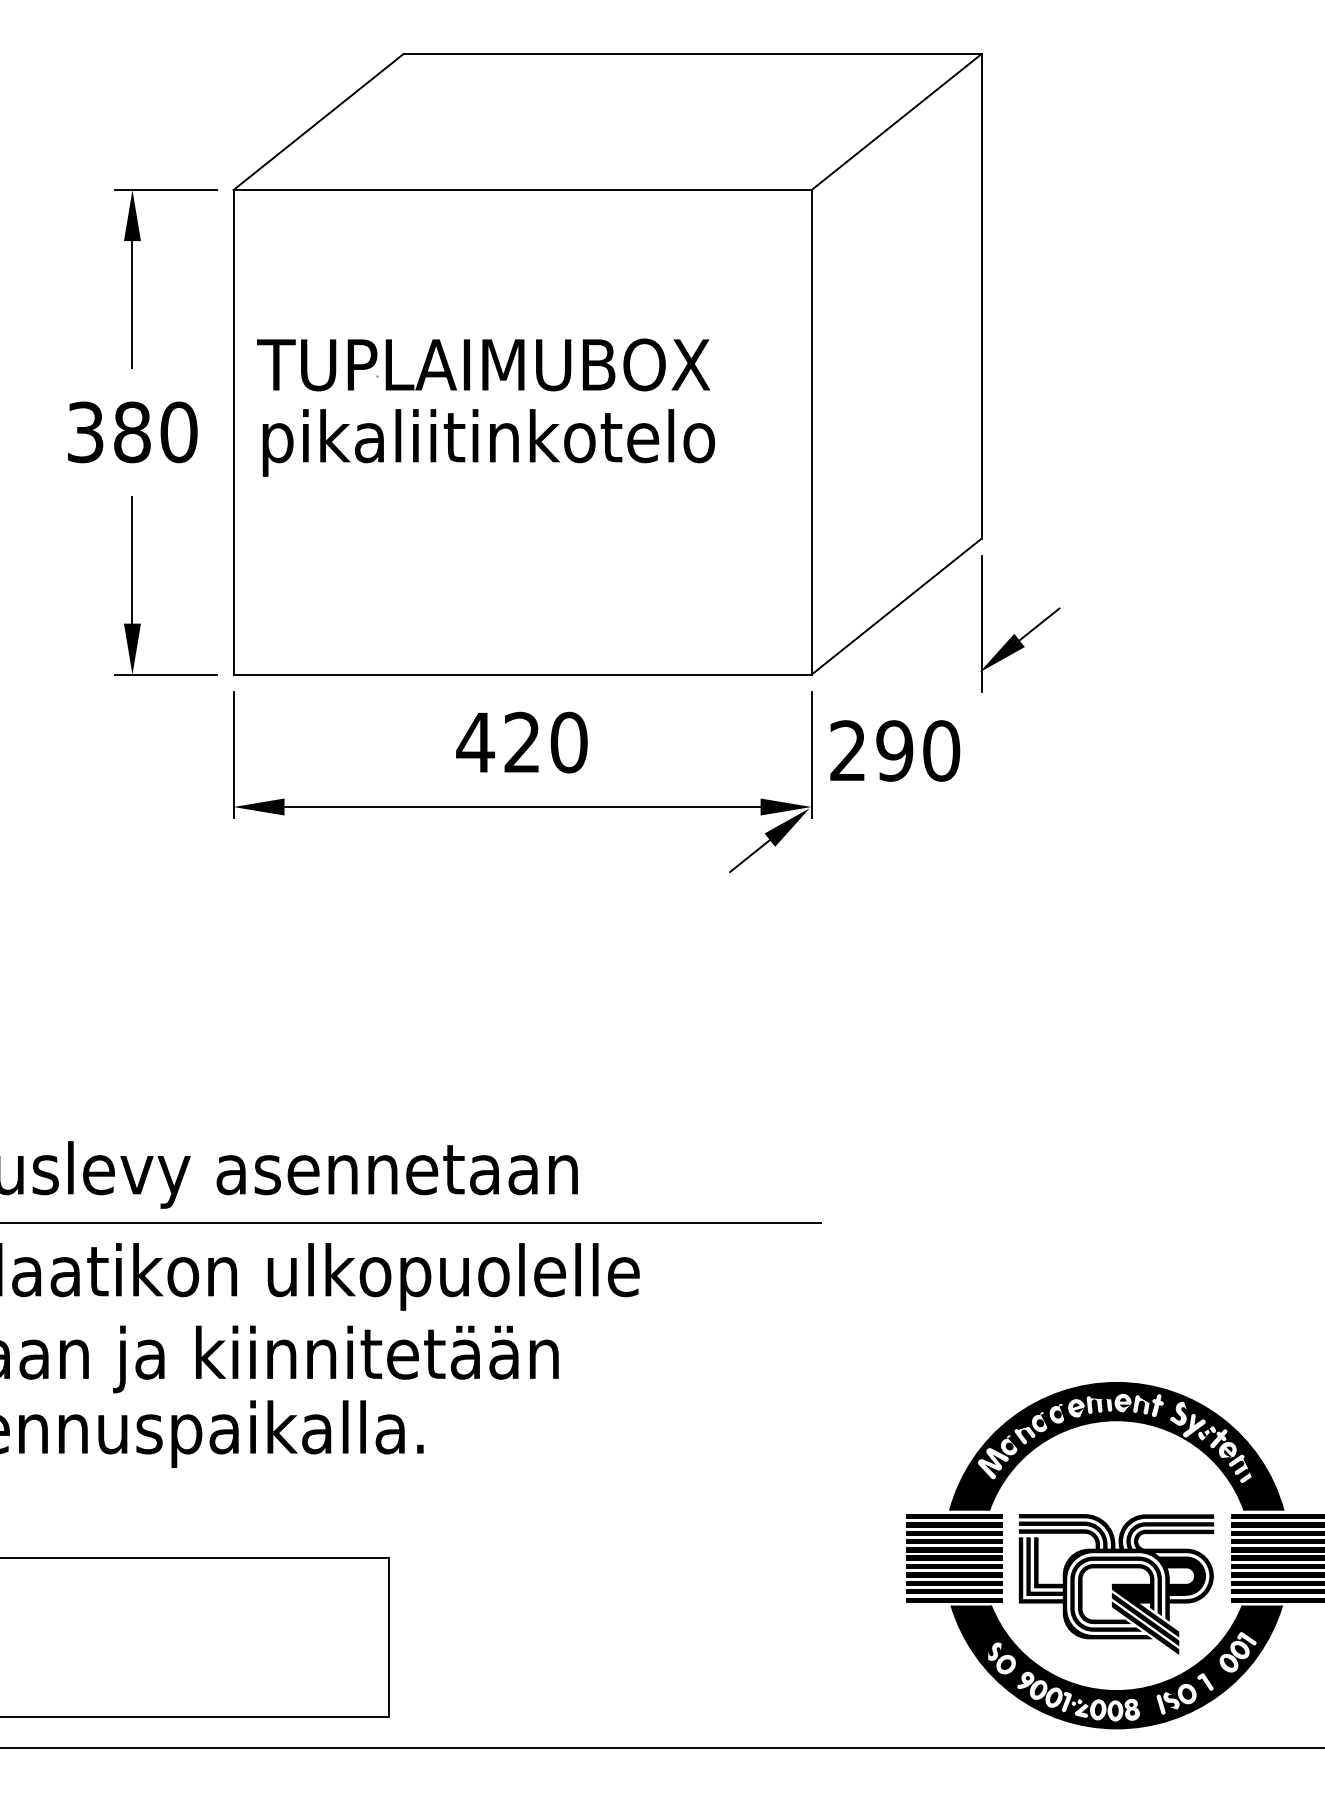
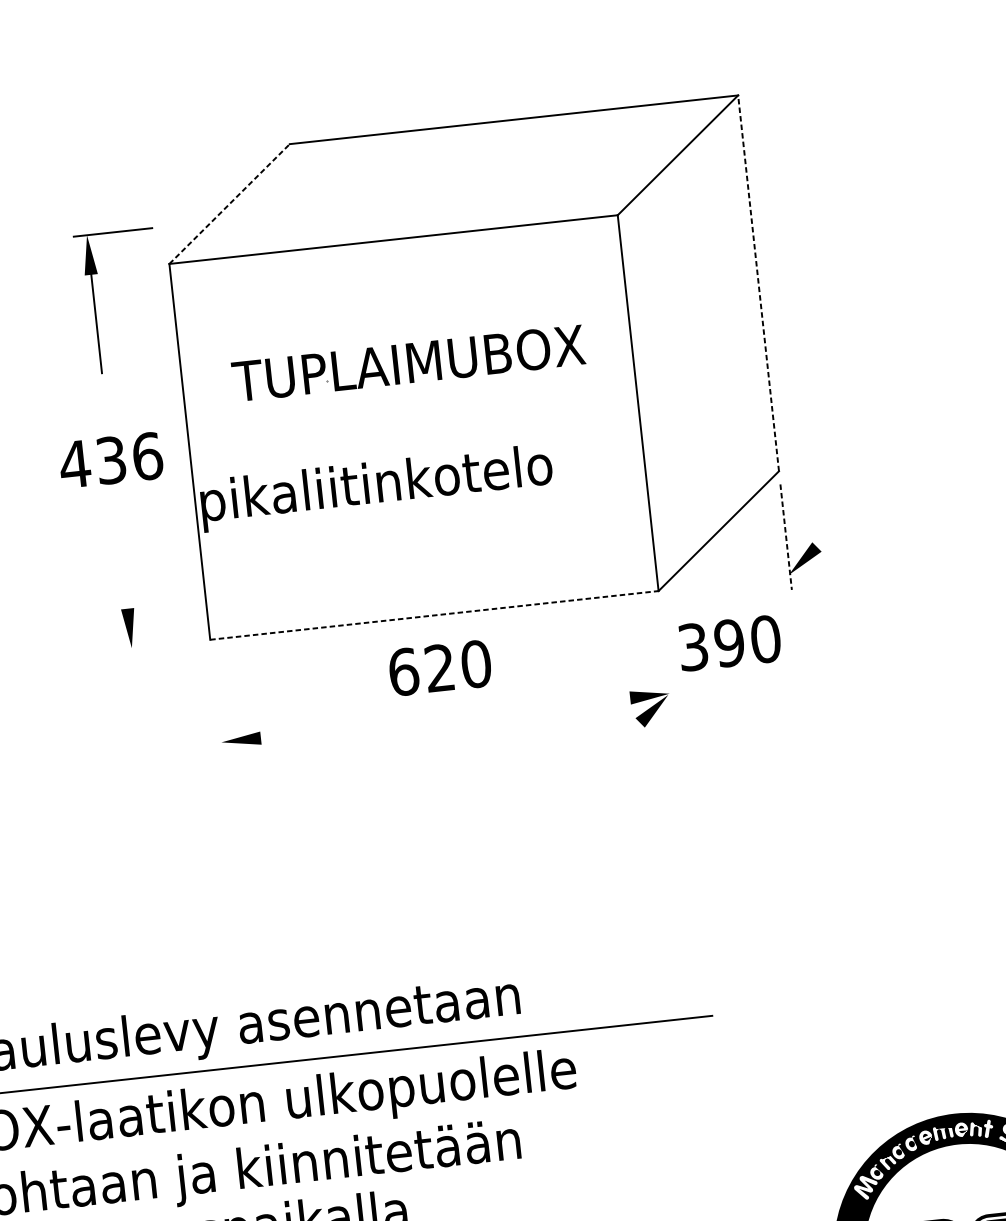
line: (318, 122) -> (229, 204), solid -> dashed
part: (132, 278) -> (94, 303), moved
line: (981, 295) -> (758, 282), solid -> dashed
part: (483, 364) -> (408, 363), moved
text: (131, 432) -> (110, 460), 380 -> 436
text: (488, 442) -> (376, 487), moved
line: (132, 559) -> (122, 558), removed
line: (981, 624) -> (786, 537), solid -> dashed
line: (1039, 624) -> (831, 532), removed
line: (165, 674) -> (157, 645), removed
line: (523, 674) -> (435, 615), solid -> dashed
text: (475, 742) -> (403, 671), 420 -> 620
text: (847, 750) -> (692, 646), 290 -> 390
line: (233, 754) -> (216, 701), removed
line: (811, 754) -> (665, 652), removed
line: (522, 807) -> (445, 718), removed
line: (749, 856) -> (625, 737), removed

